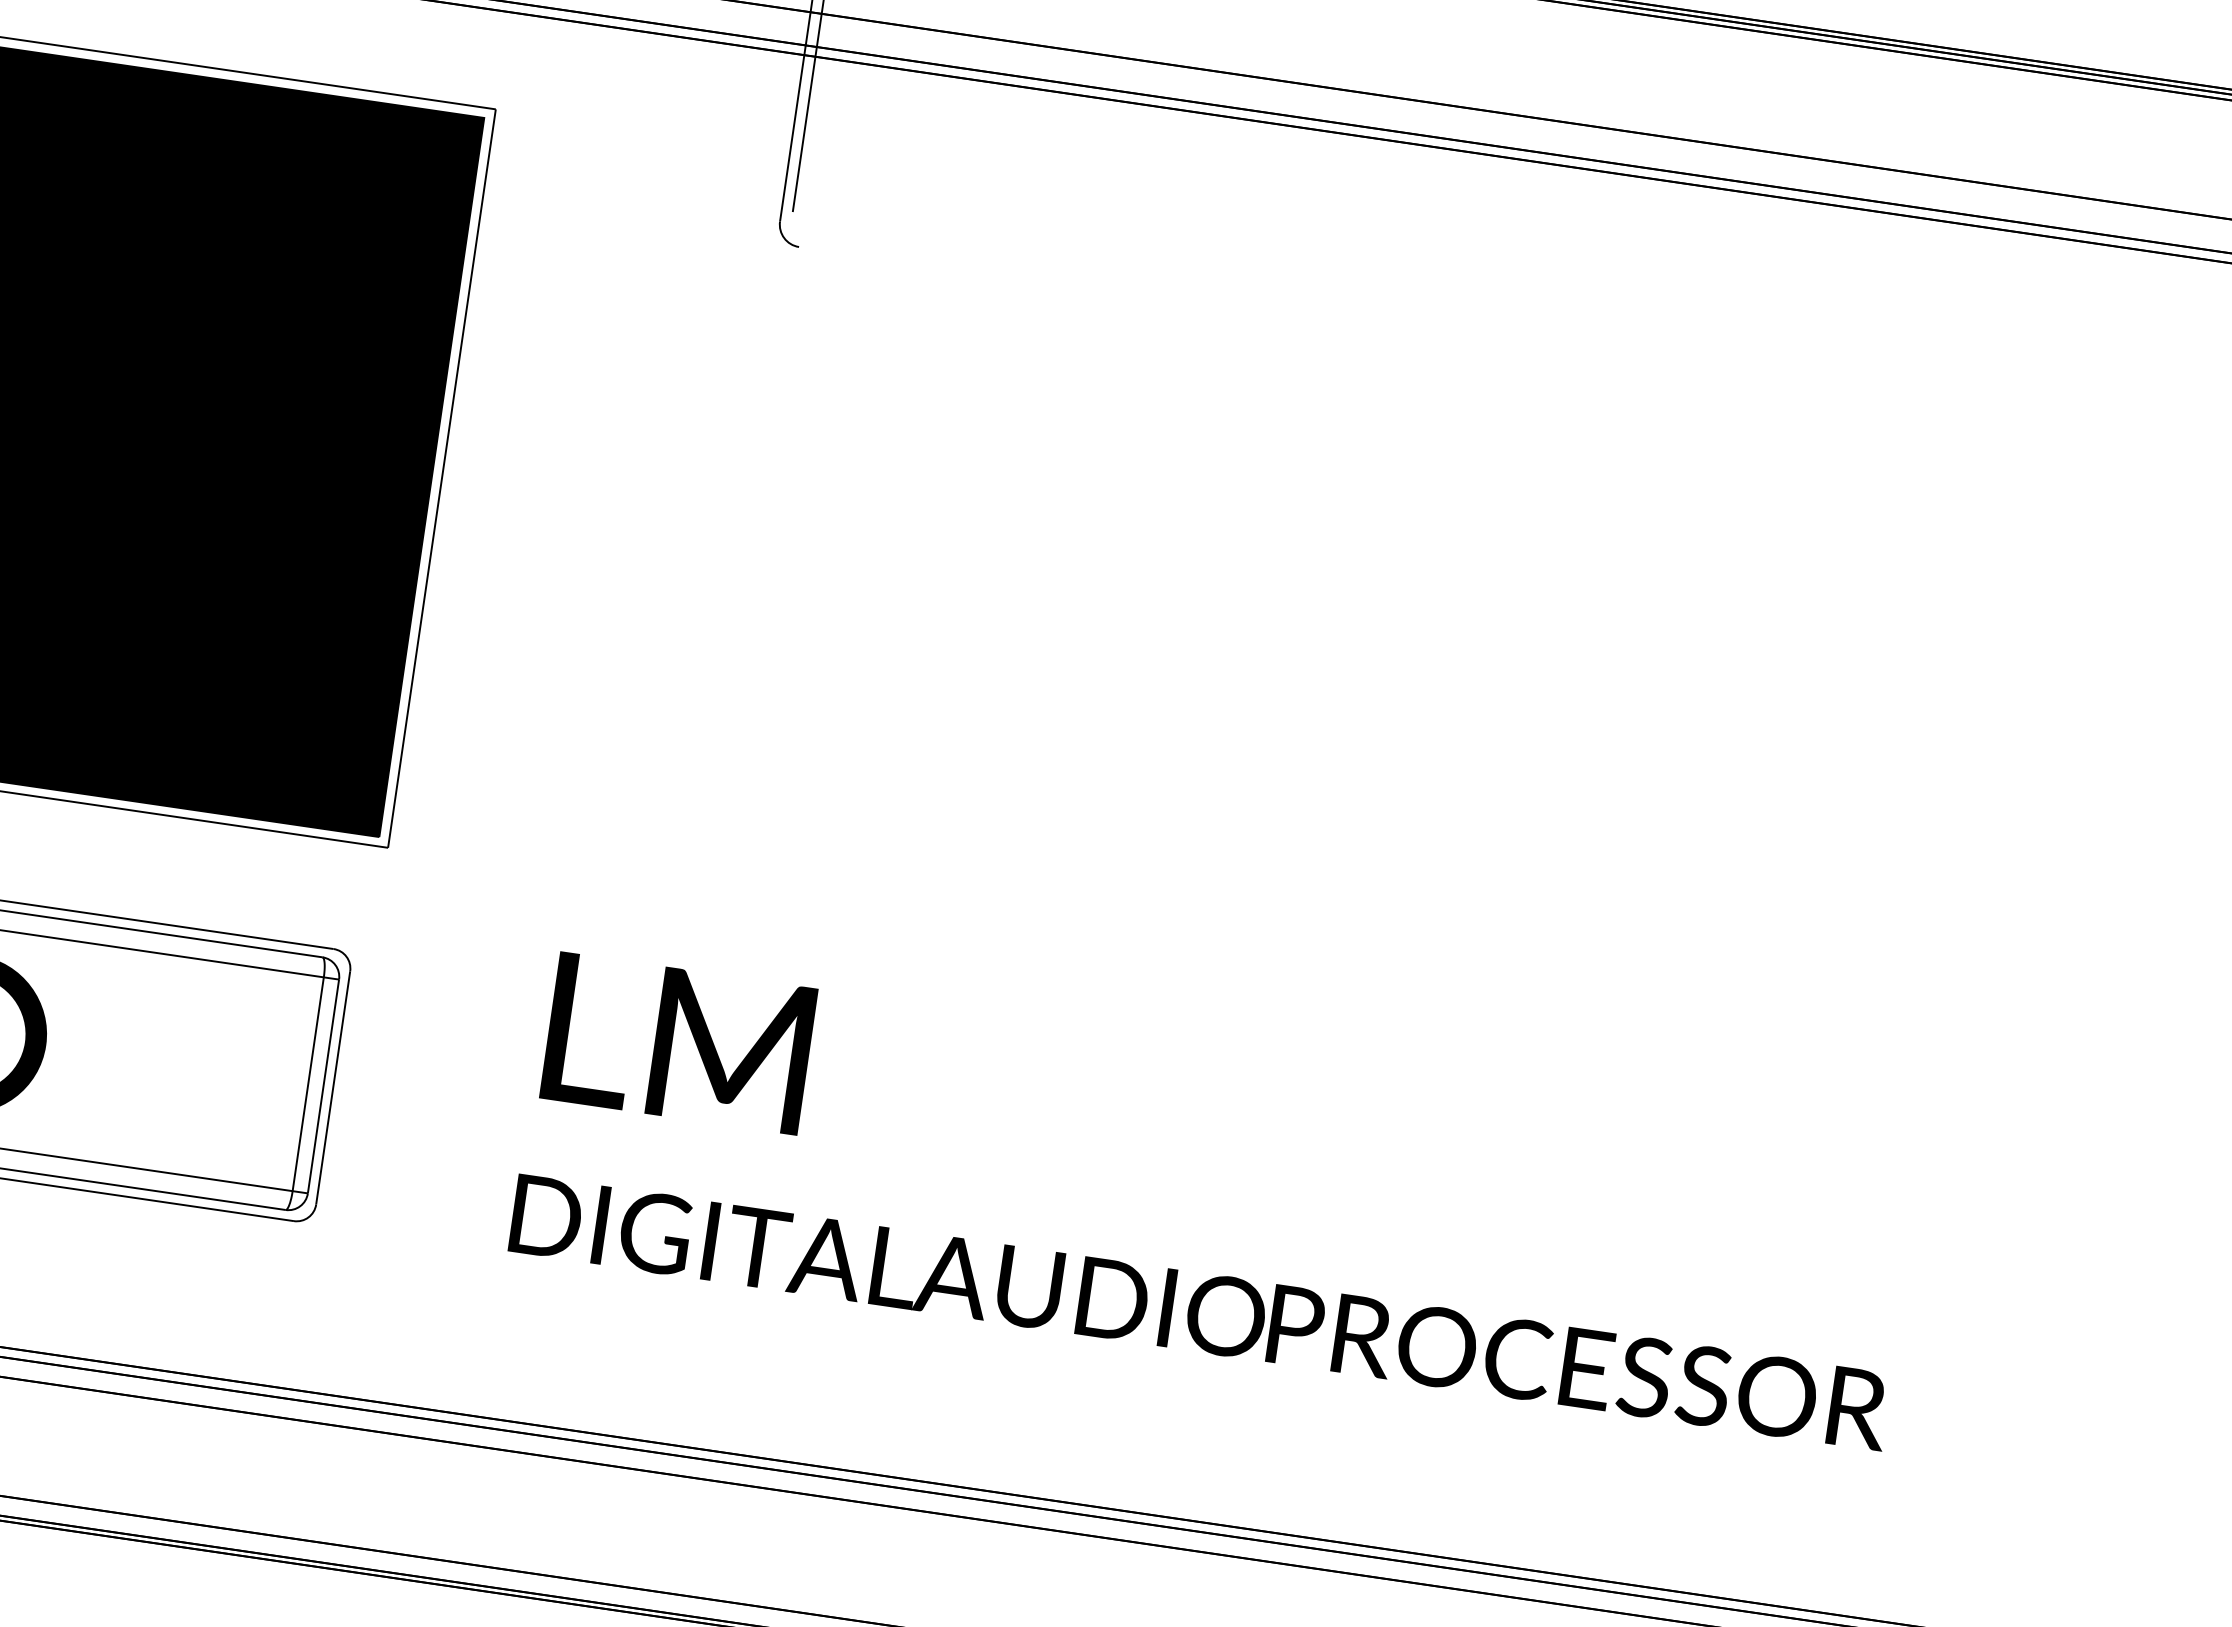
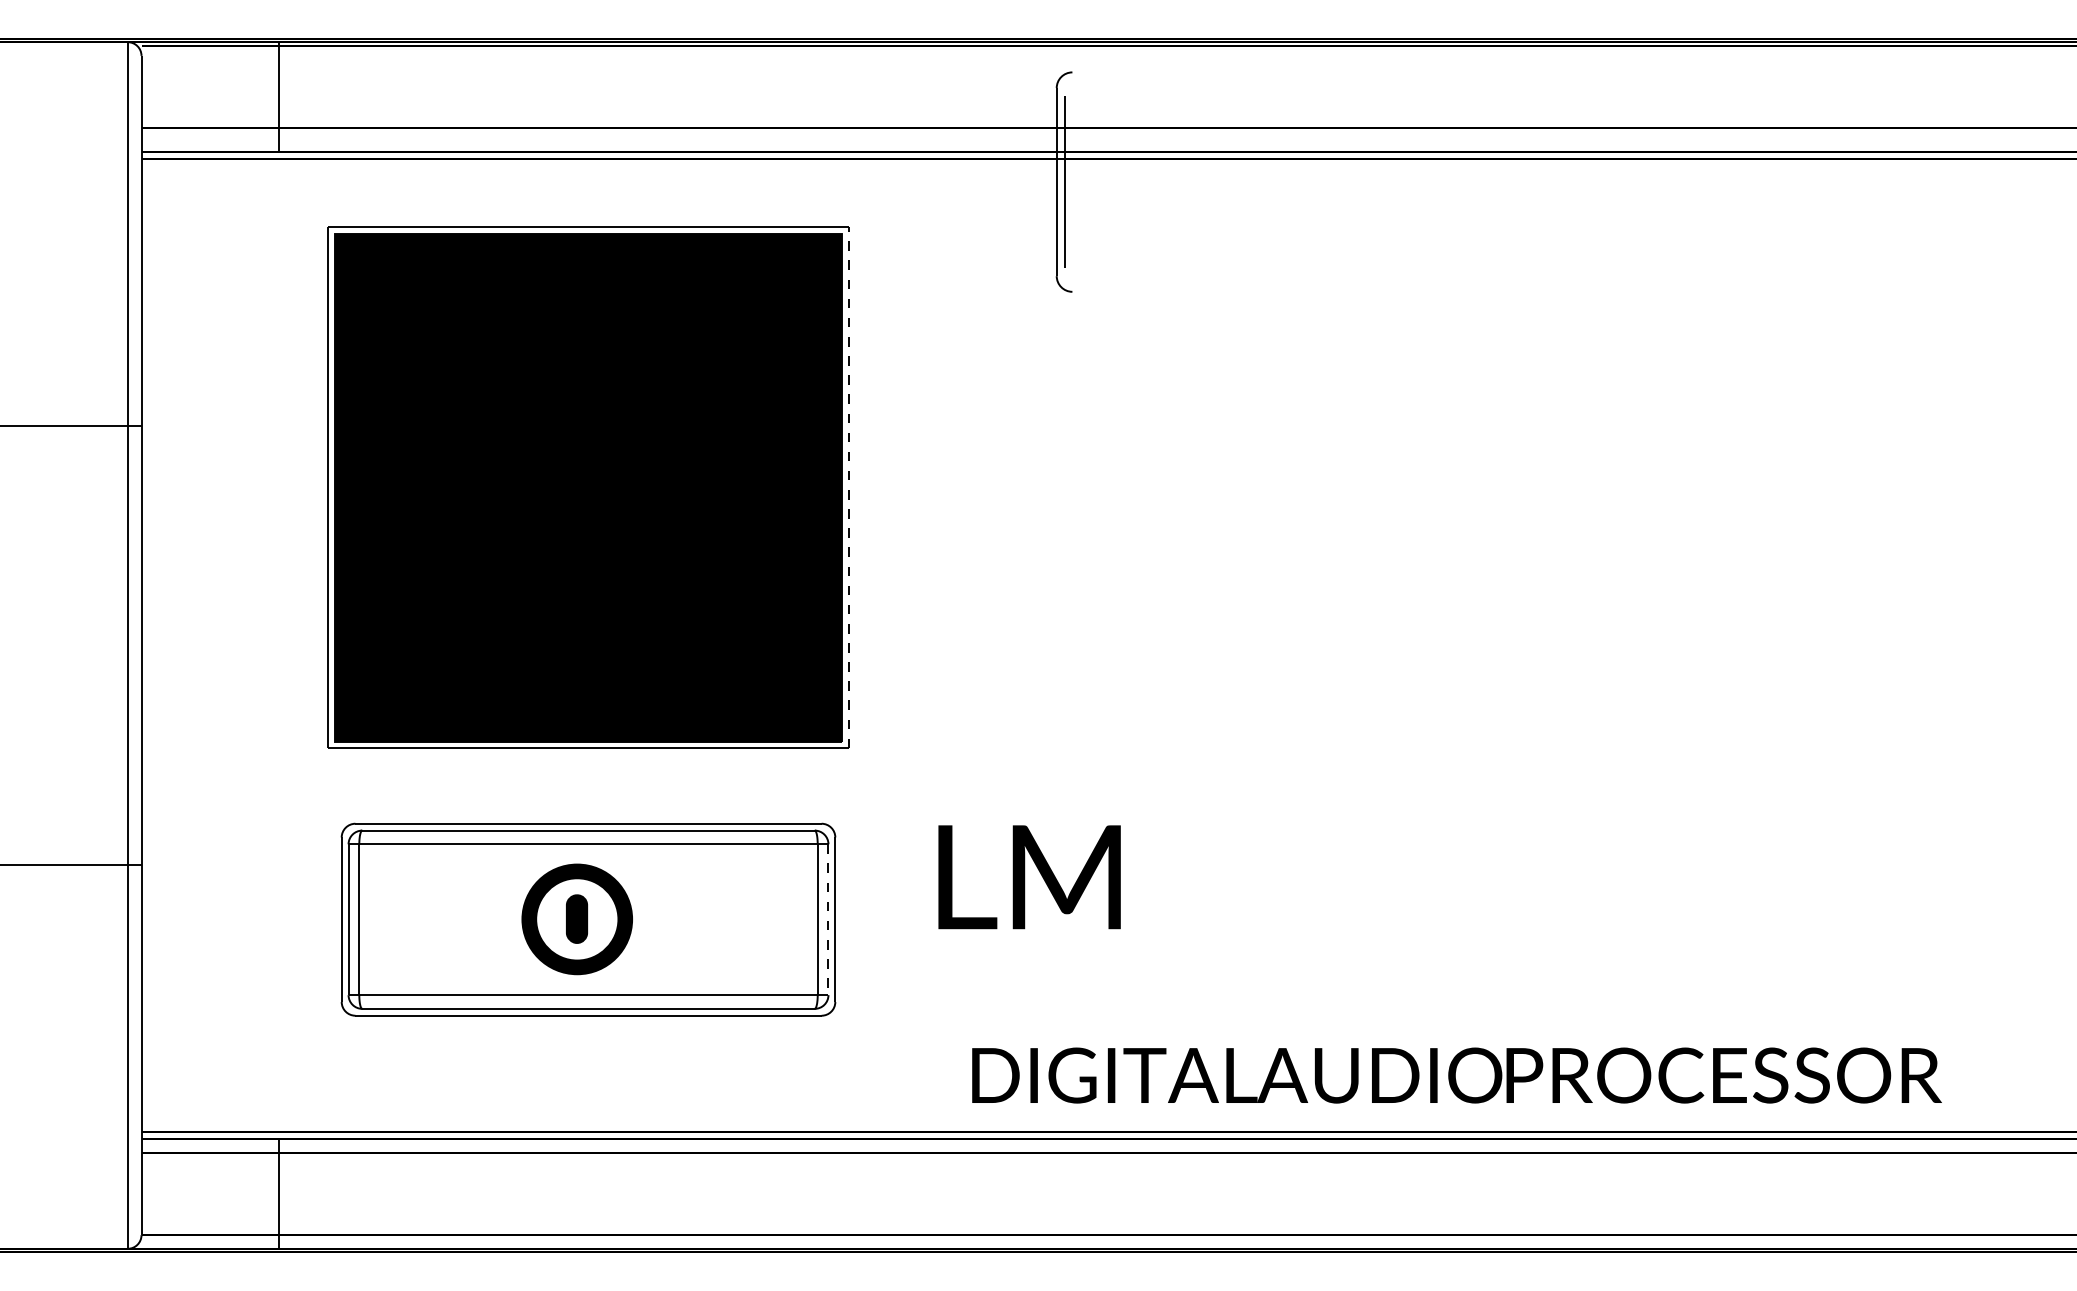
line: (442, 478) -> (849, 487), solid -> dashed
text: (678, 1043) -> (1029, 877), moved
line: (323, 1087) -> (828, 920), solid -> dashed
text: (1199, 1312) -> (1456, 1075), moved

